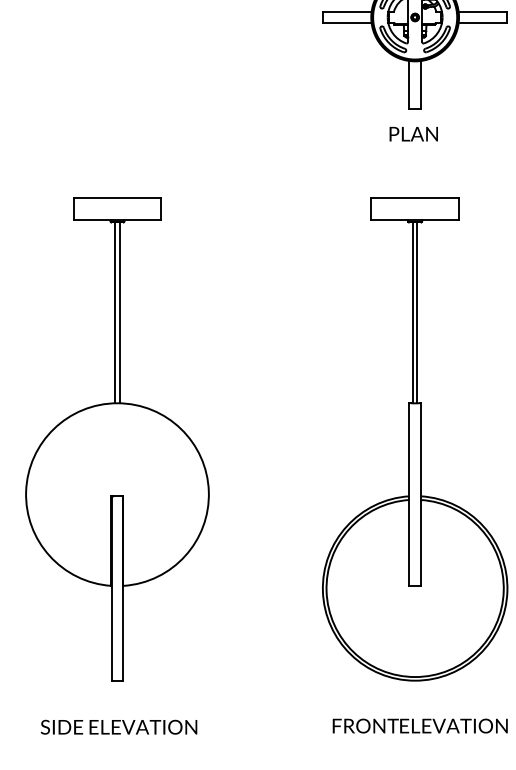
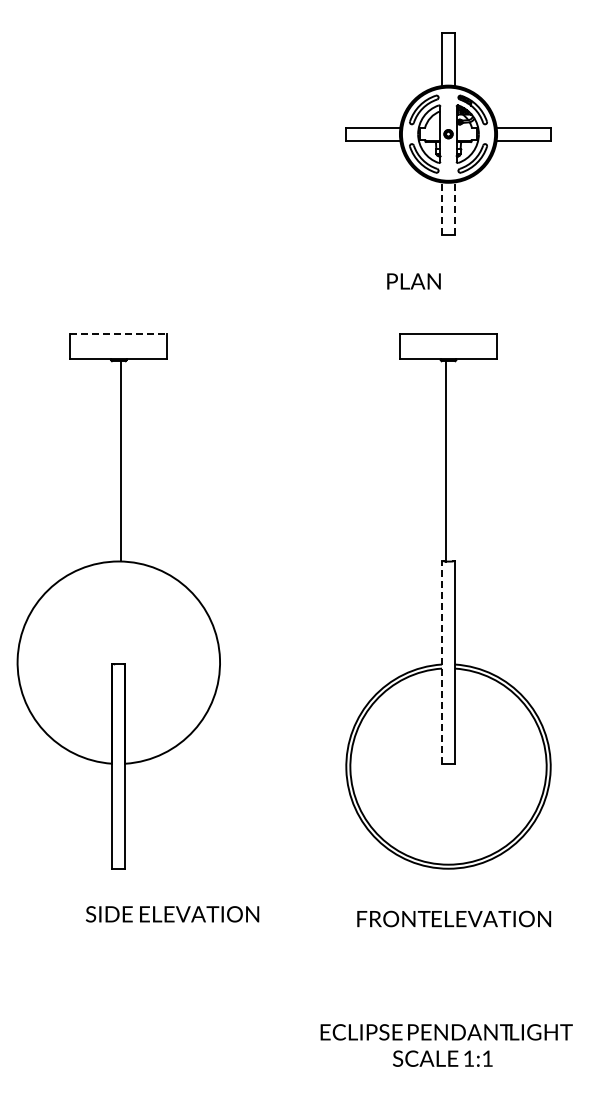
line: (409, 84) -> (442, 208), solid -> dashed
line: (421, 84) -> (455, 208), solid -> dashed
text: (413, 134) -> (413, 281), moved
line: (117, 198) -> (118, 334), solid -> dashed
line: (115, 312) -> (116, 461), removed
line: (416, 312) -> (450, 461), removed
line: (409, 494) -> (442, 662), solid -> dashed
text: (118, 727) -> (172, 914), moved

